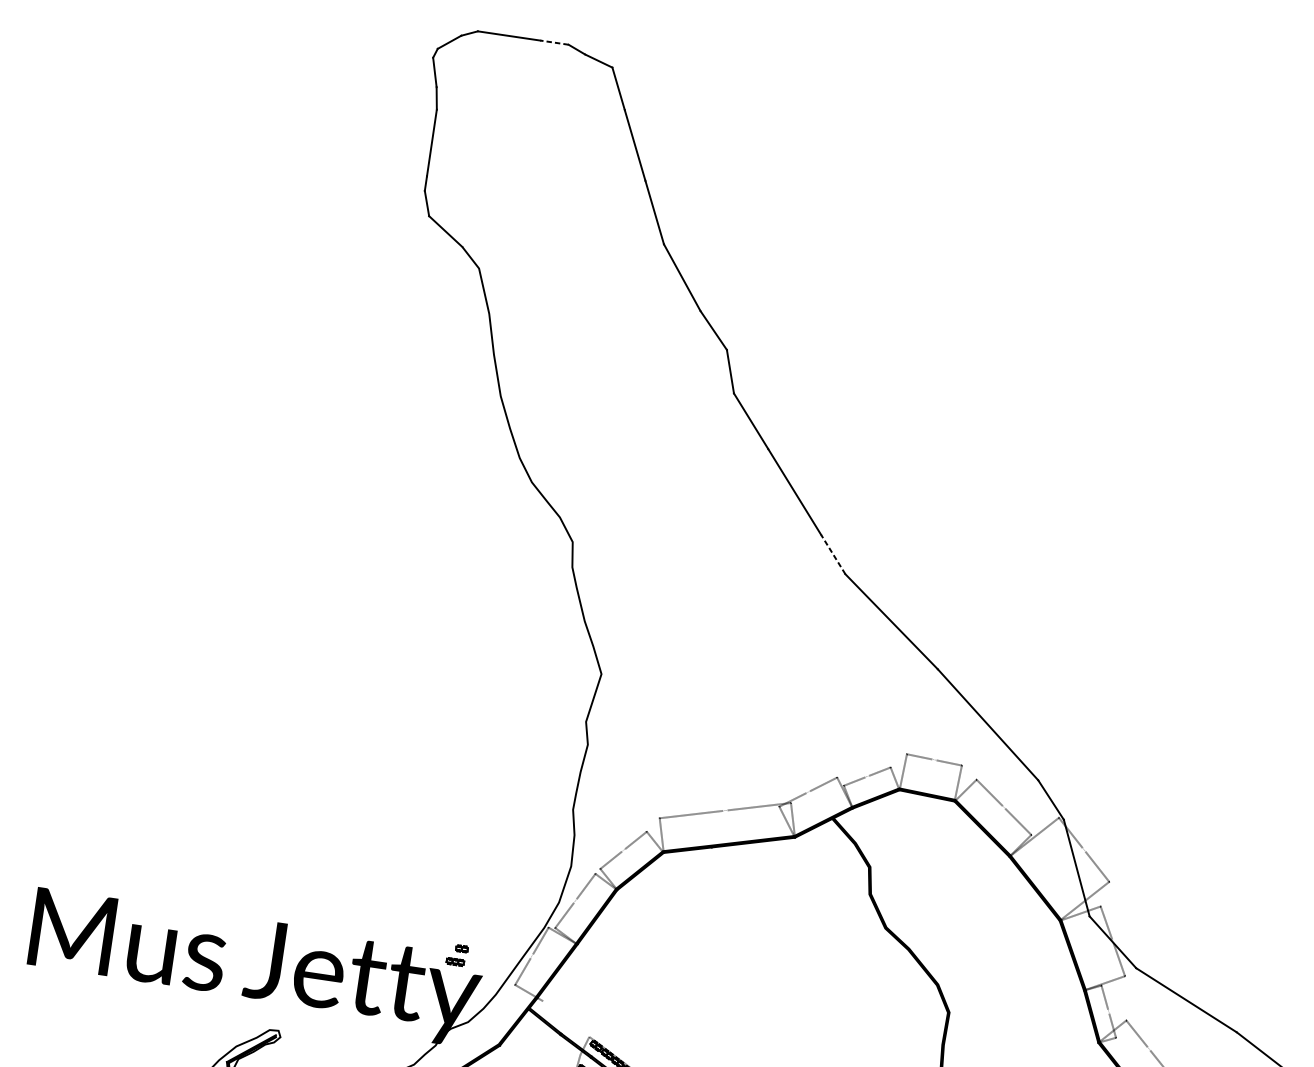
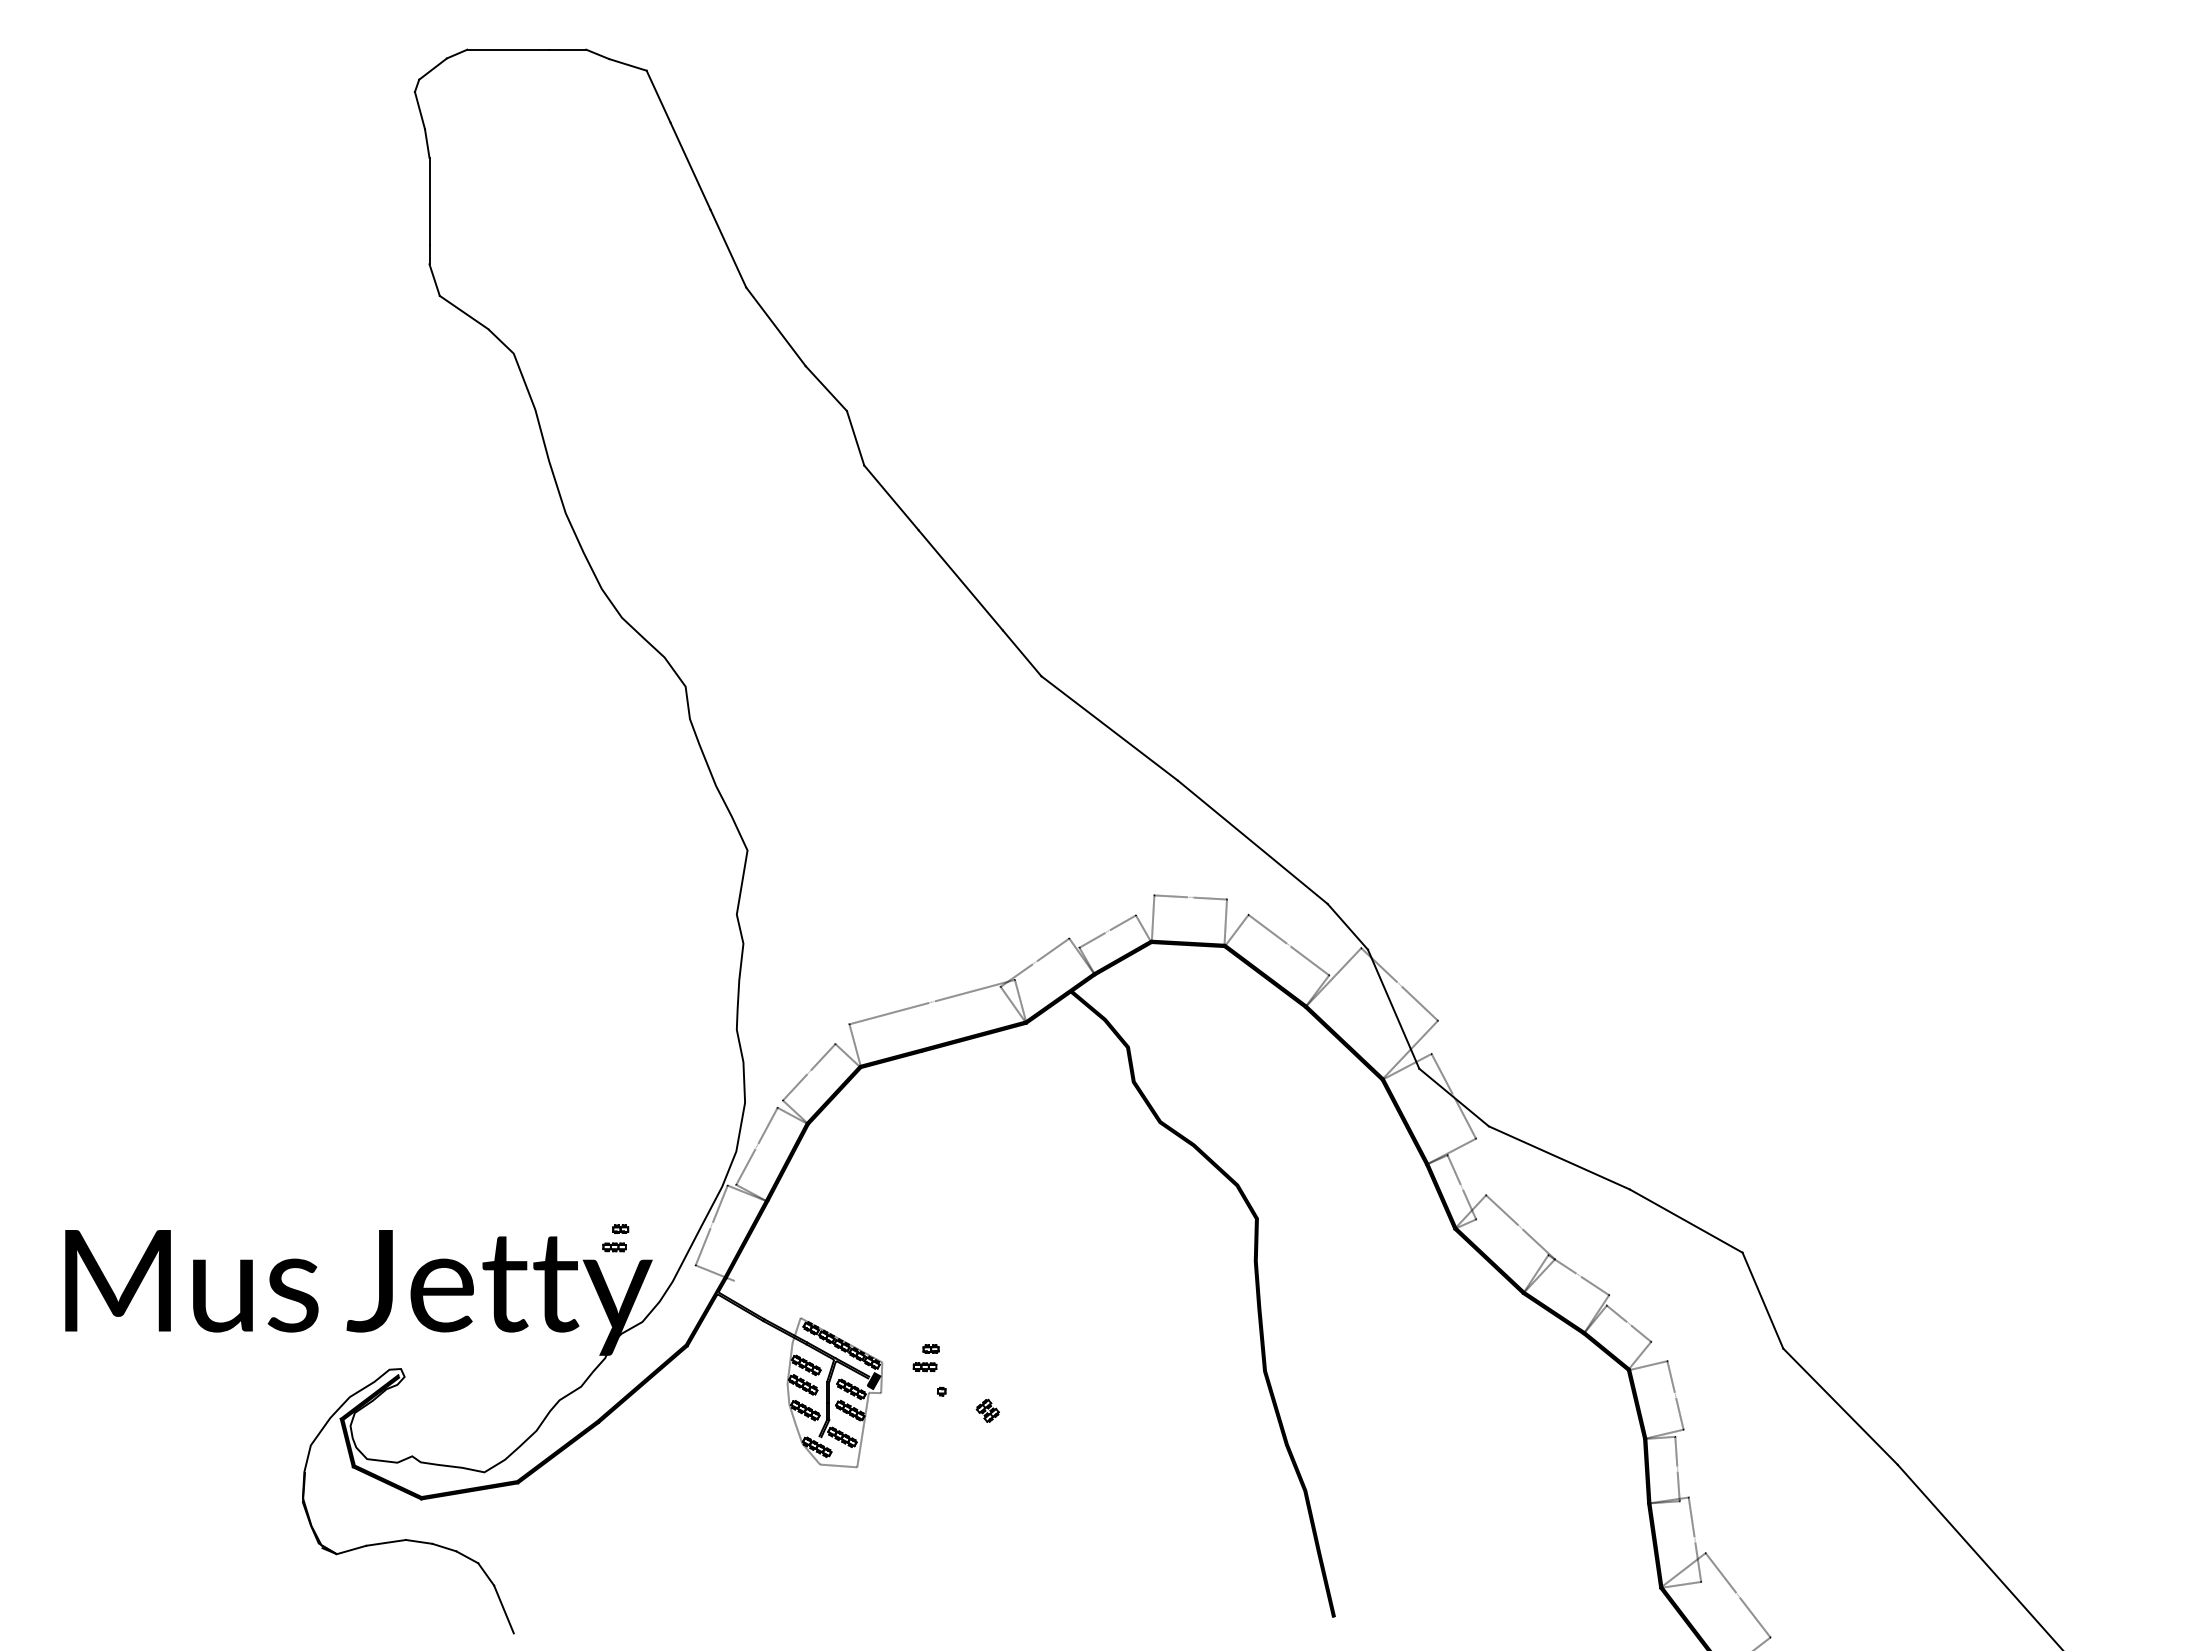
line: (554, 42) -> (567, 49), dashed -> solid
line: (833, 554) -> (1022, 653), dashed -> solid

